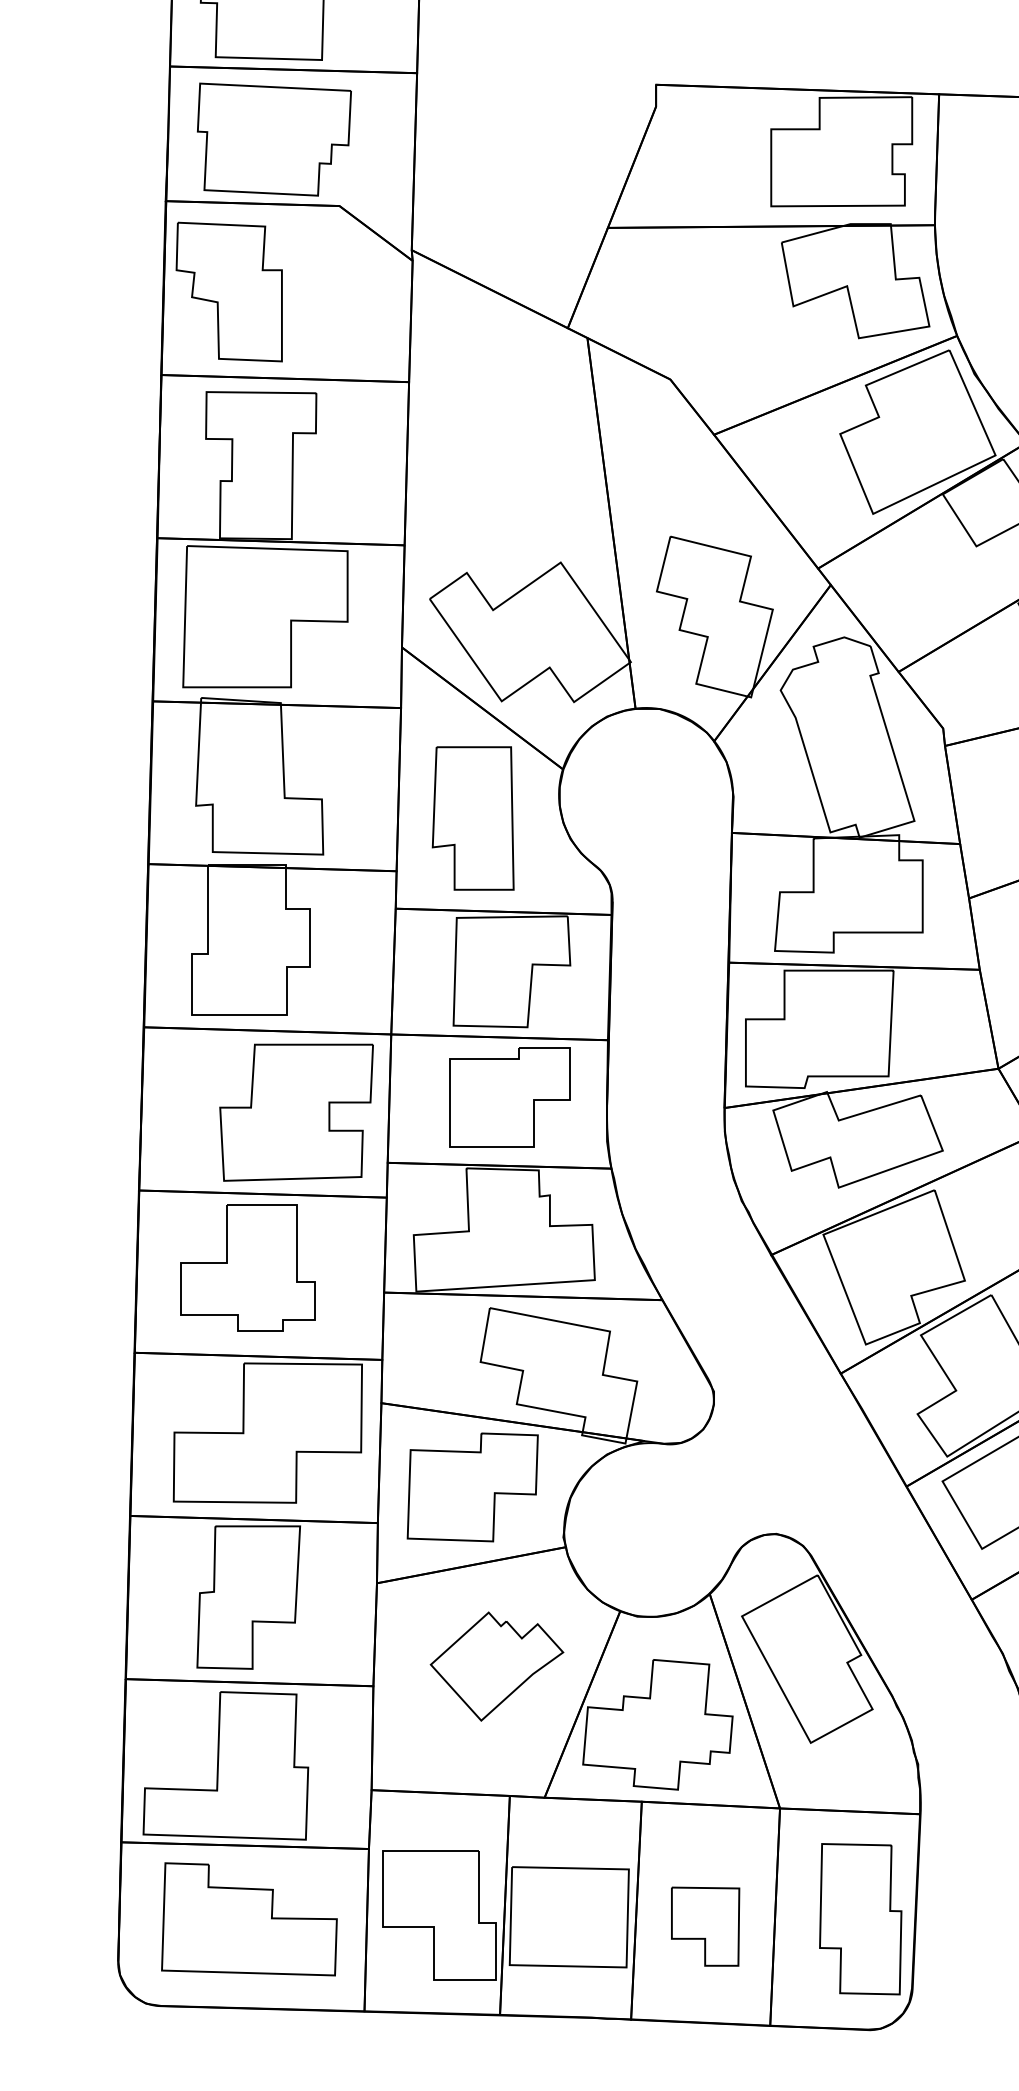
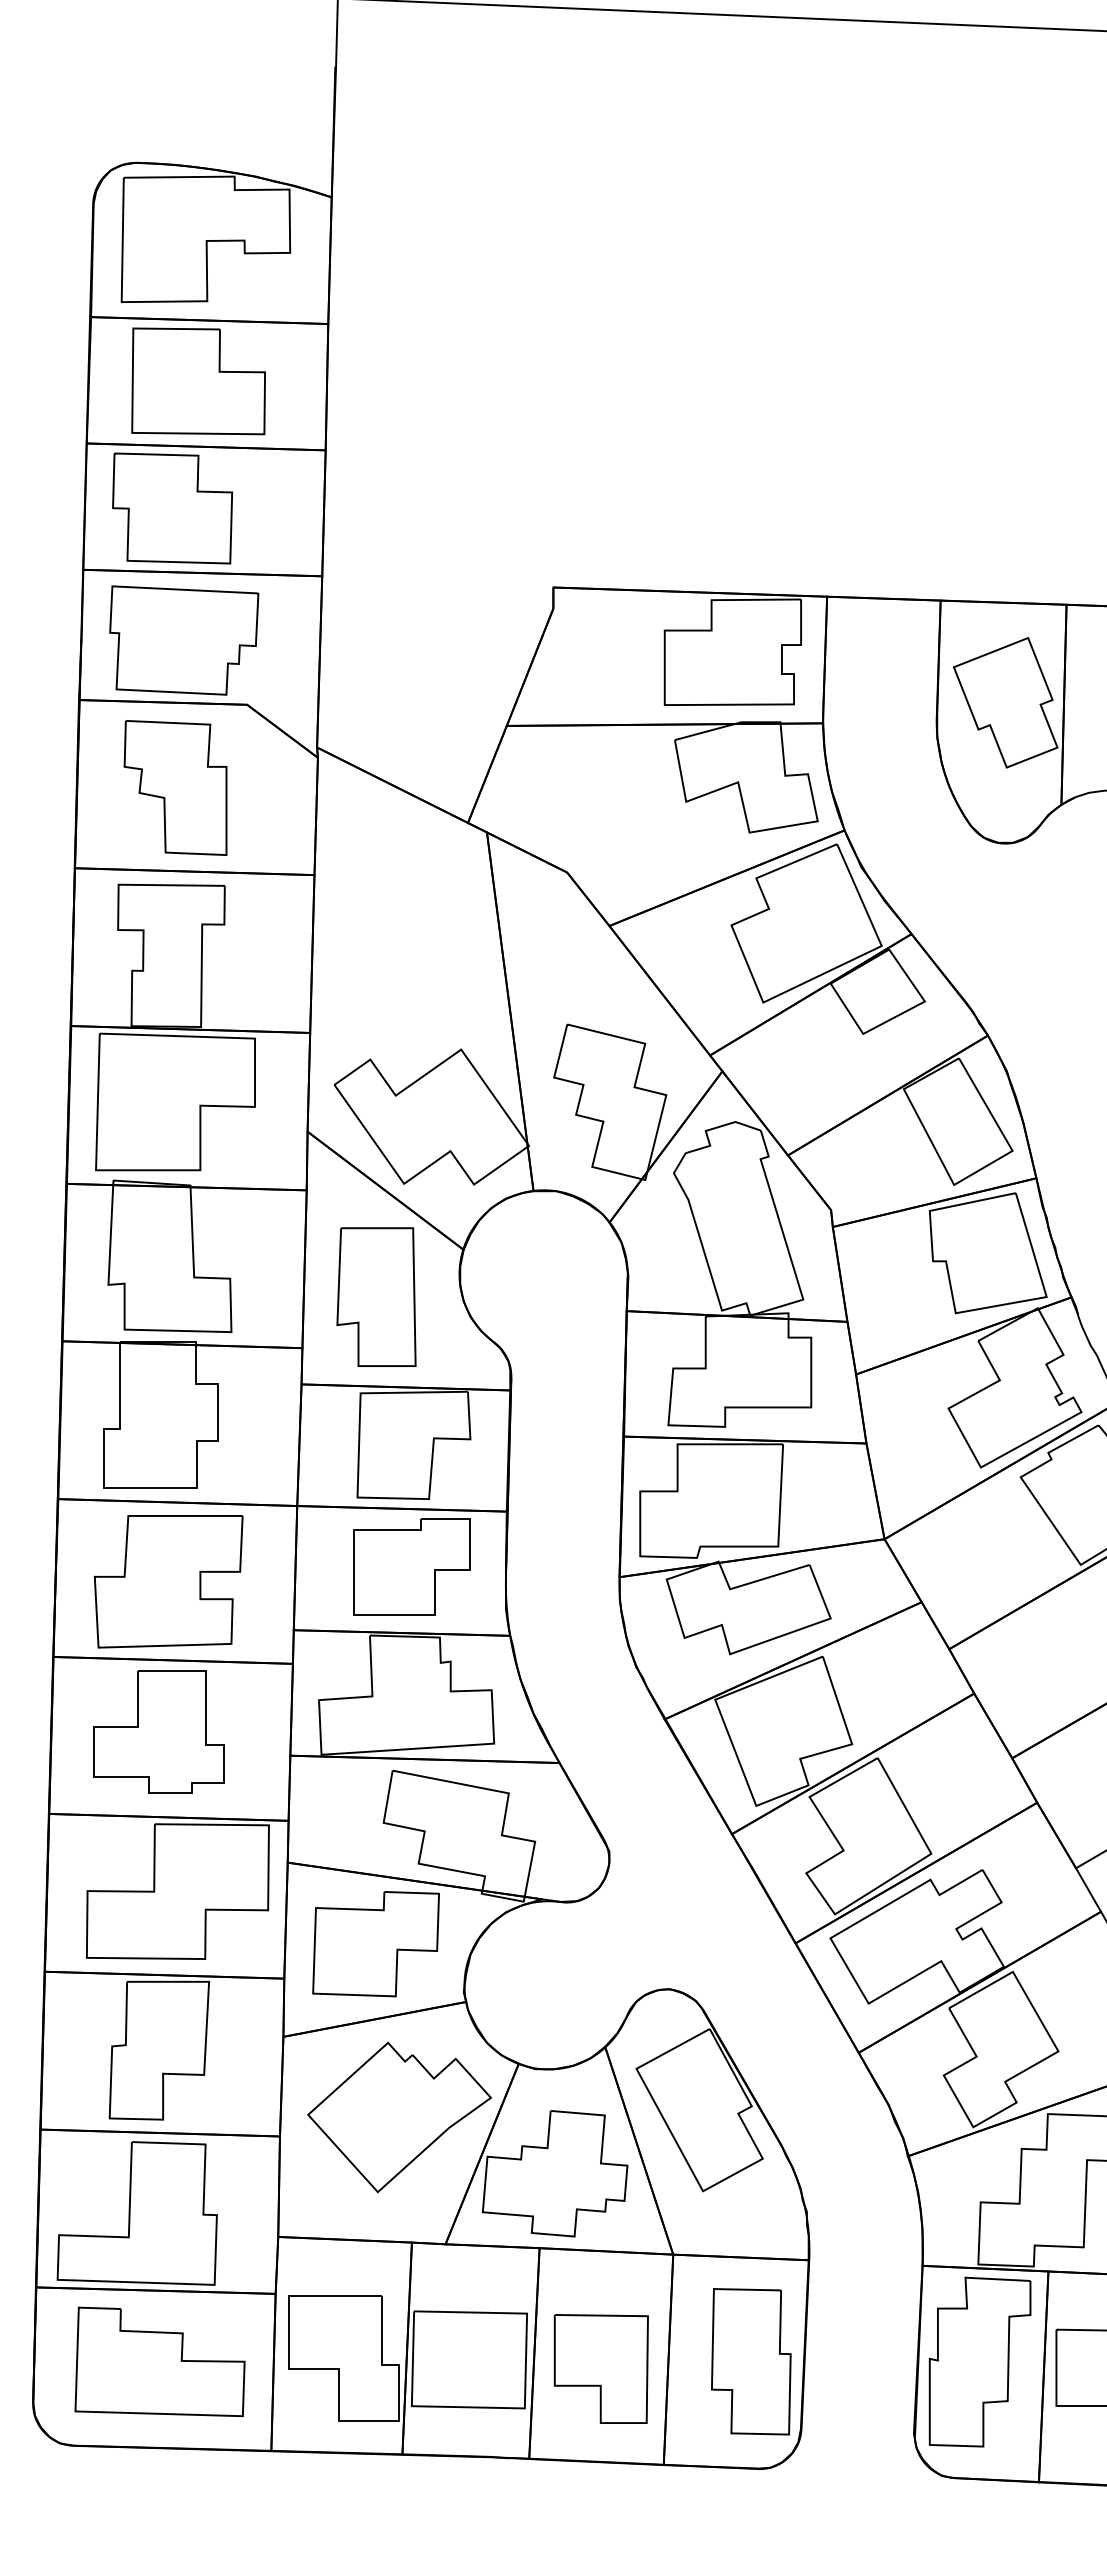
part: (229, 291) -> (175, 787), moved
part: (296, 1112) -> (168, 1581), moved
part: (496, 1666) -> (399, 2117), size x1.43
part: (704, 1926) -> (600, 2368), size x1.43

